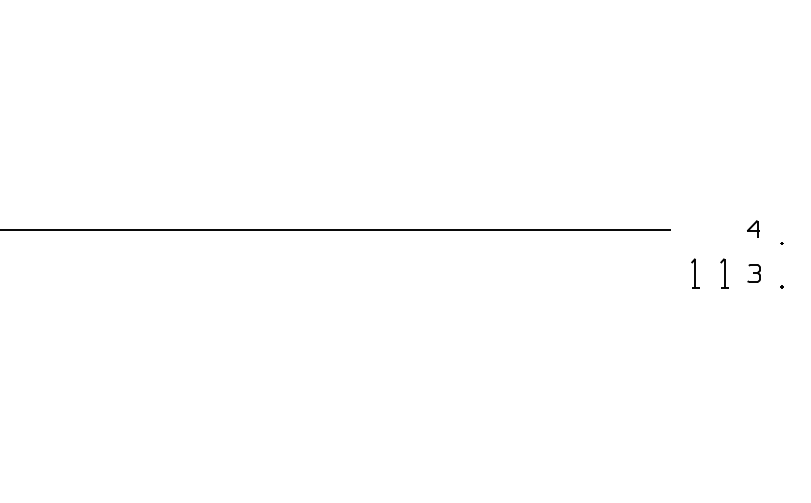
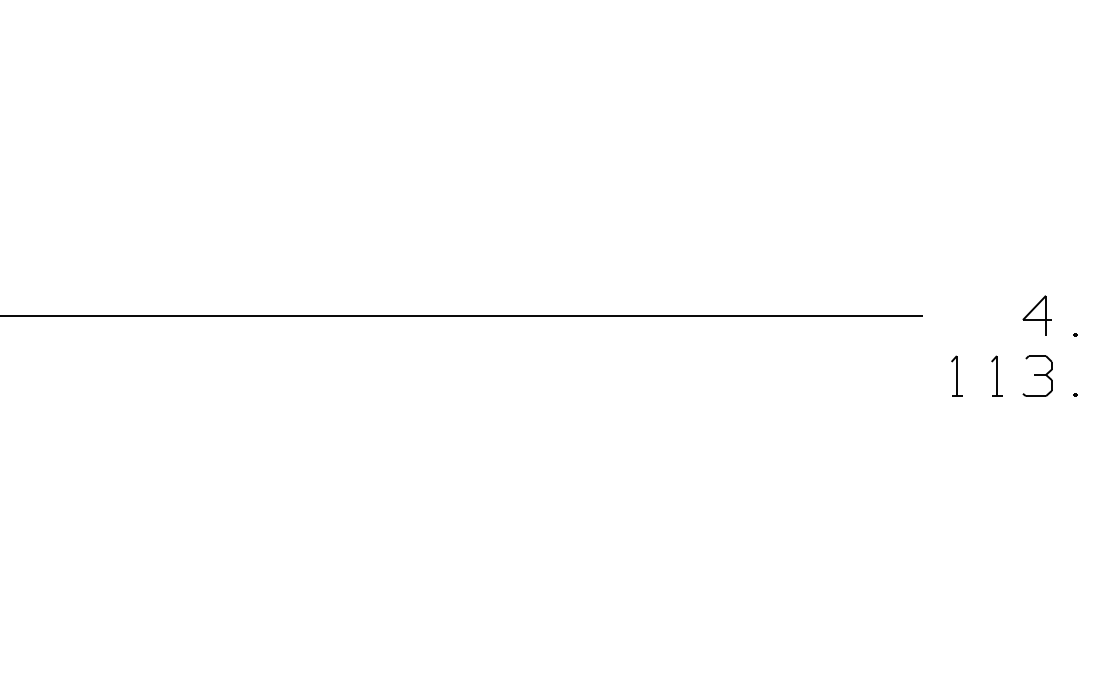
part: (753, 228) -> (1036, 314), size x1.67
part: (753, 273) -> (1036, 376), size x1.67

